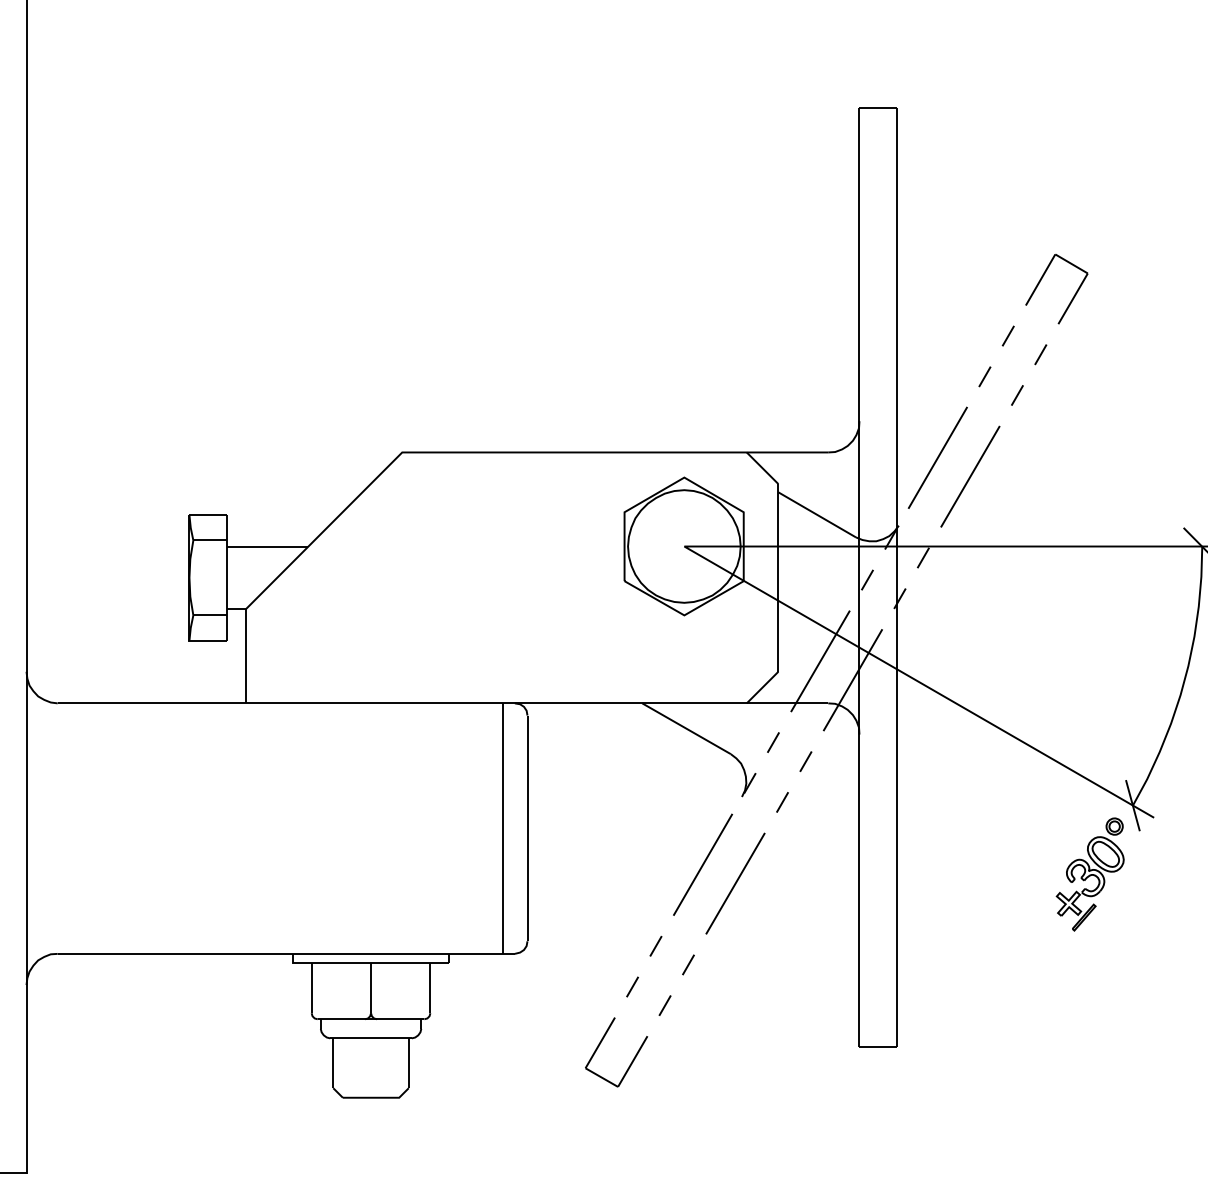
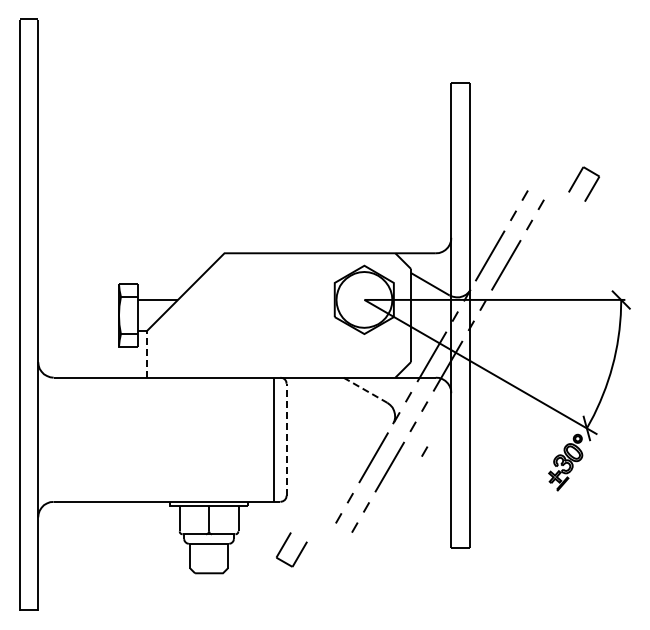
part: (1043, 279) -> (577, 179), moved
line: (244, 654) -> (146, 353), solid -> dashed
line: (686, 729) -> (365, 390), solid -> dashed
line: (527, 827) -> (286, 439), solid -> dashed
line: (805, 852) -> (424, 451), added
part: (603, 1041) -> (285, 544), moved

